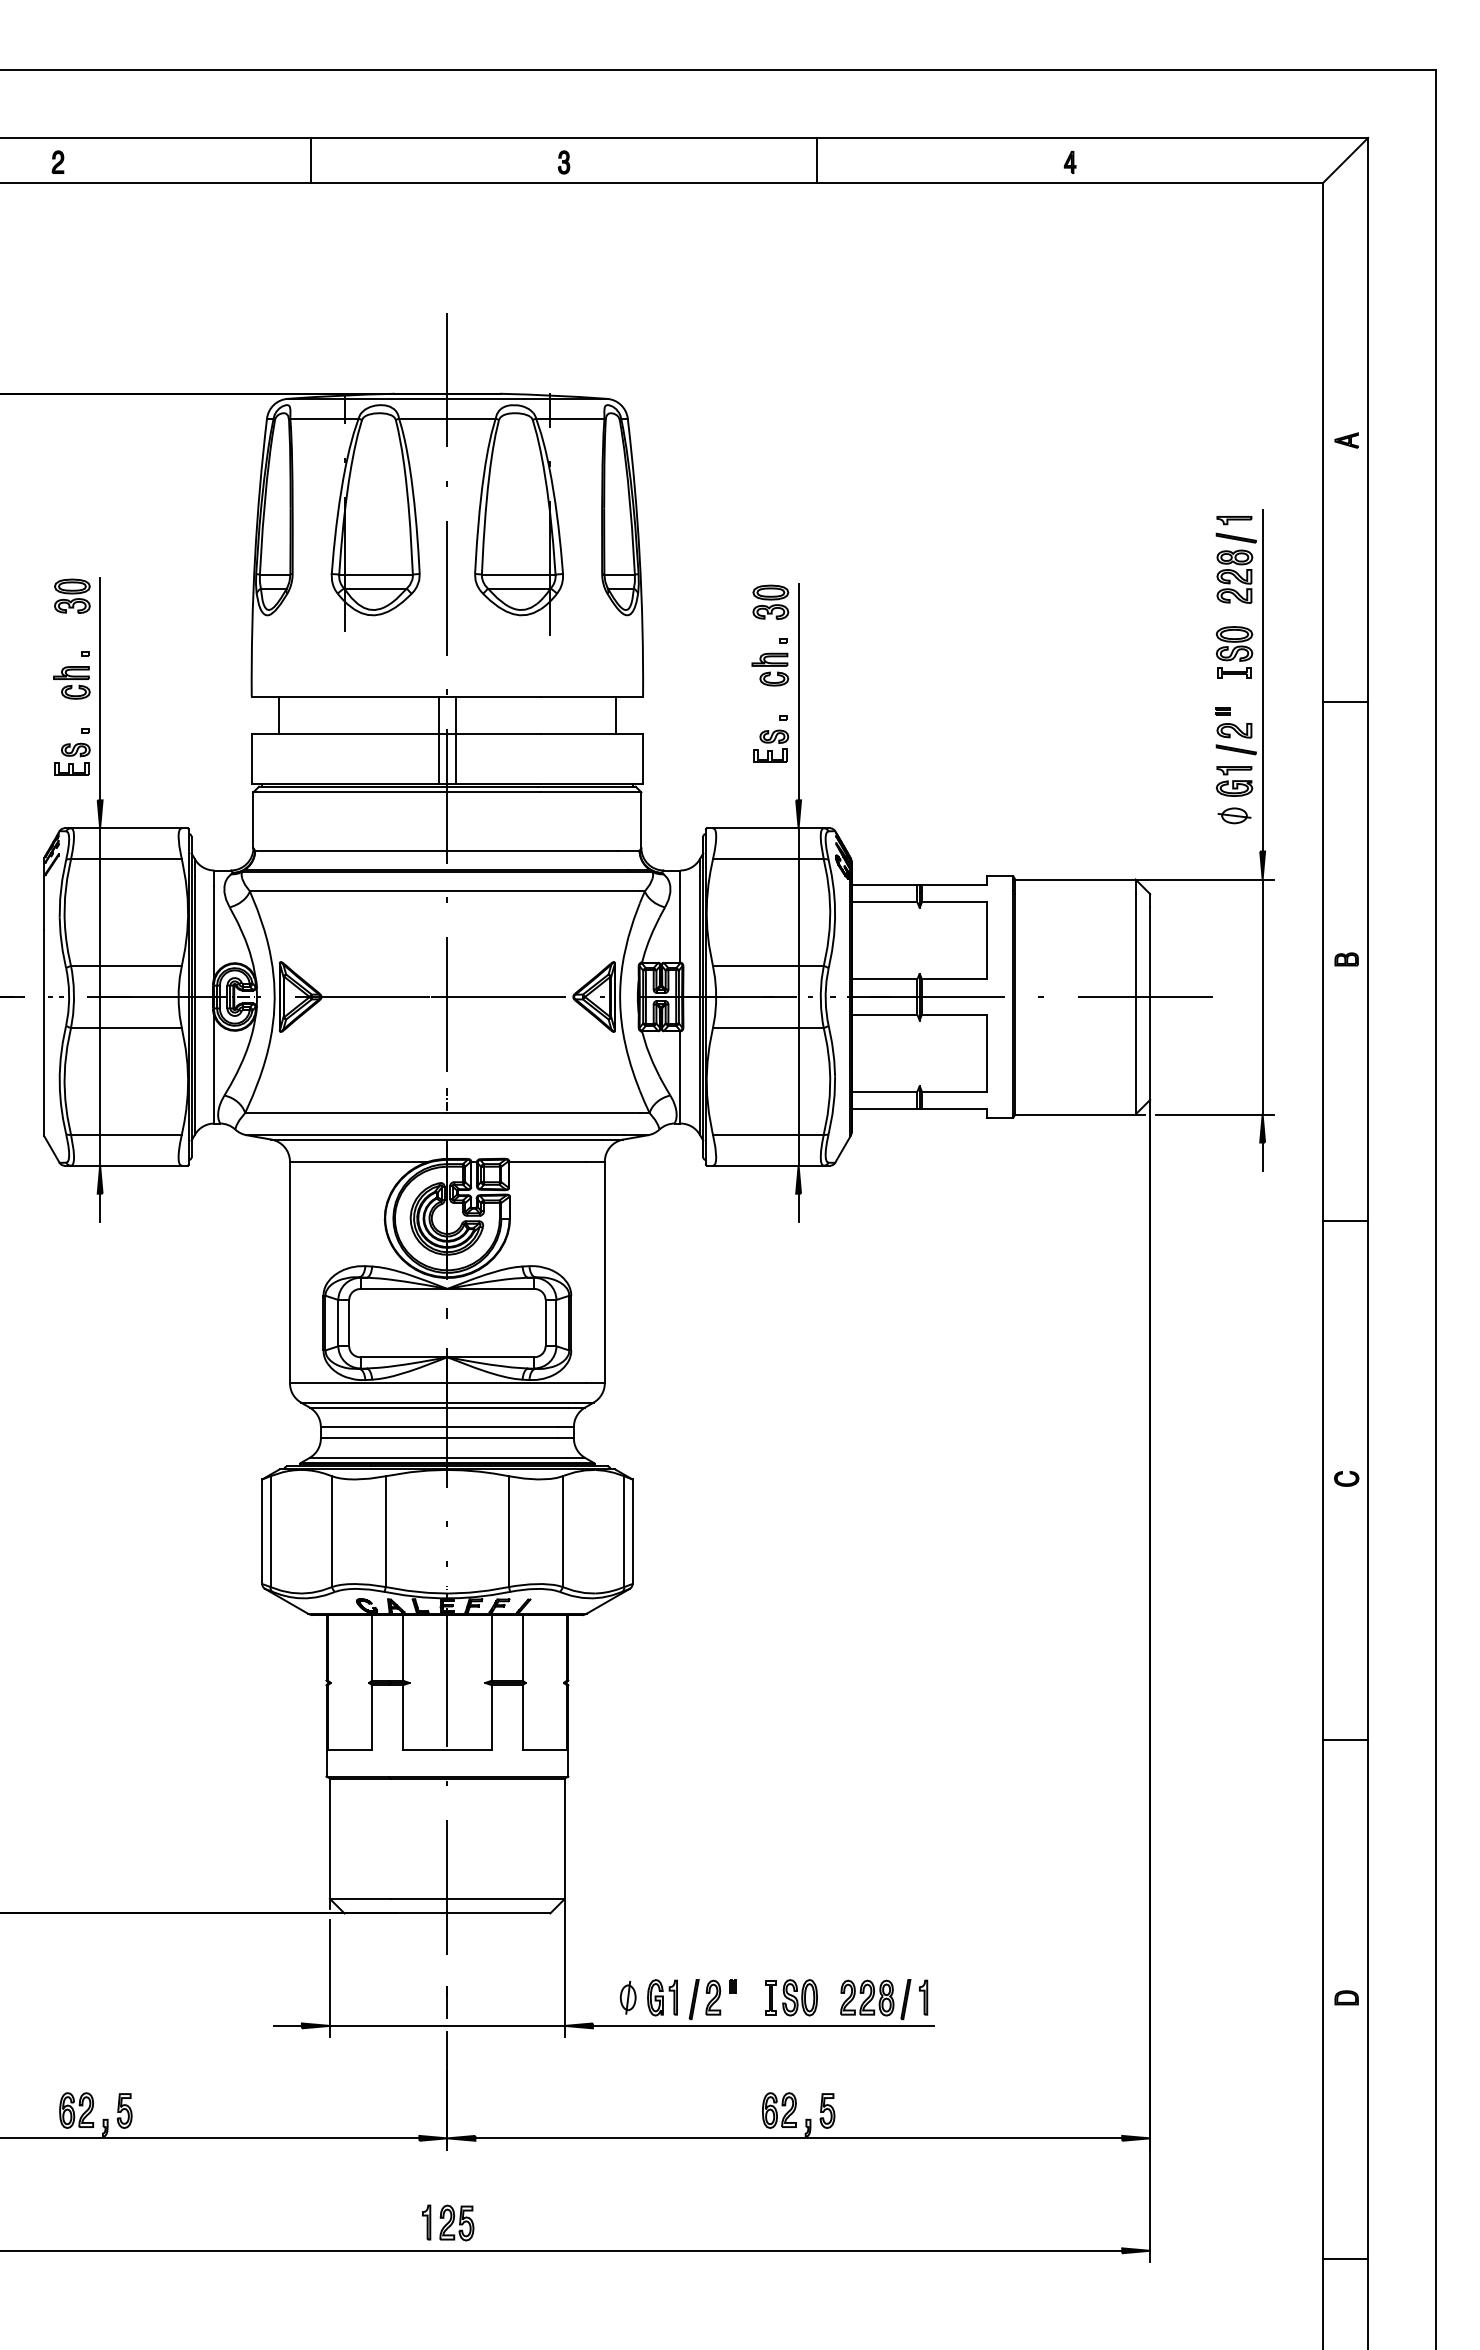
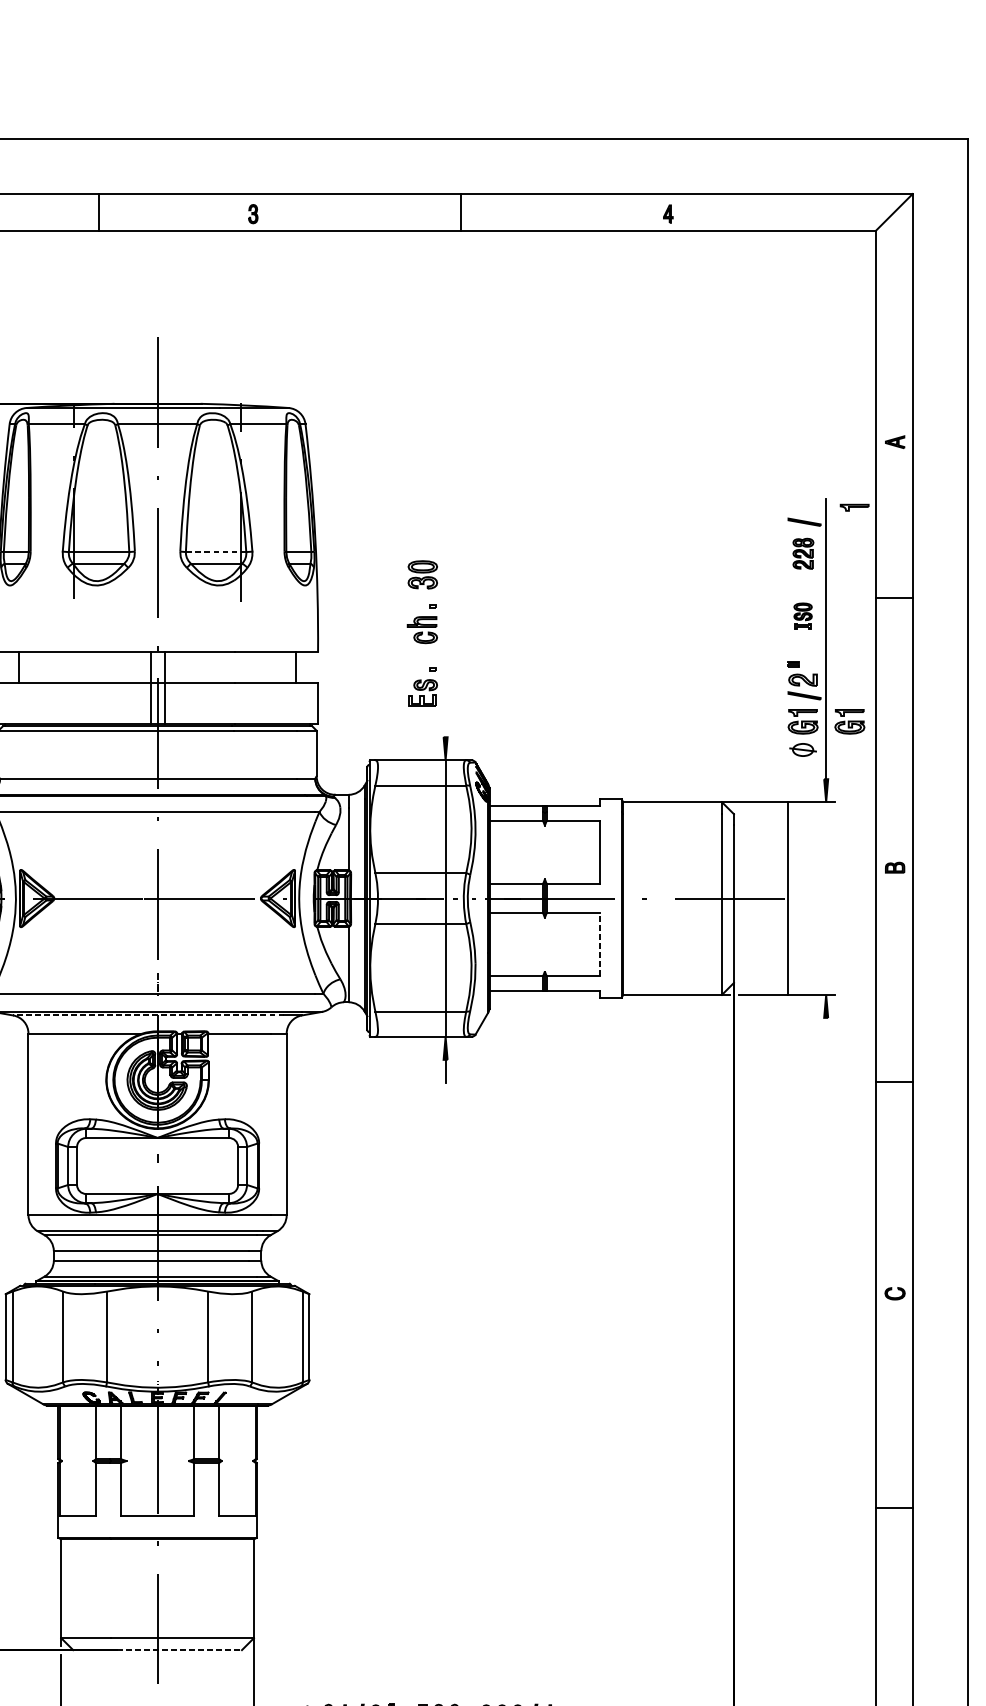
line: (311, 159) -> (99, 211), moved
part: (1234, 520) -> (854, 507), moved
line: (518, 574) -> (215, 552), solid -> dashed
part: (1234, 576) -> (803, 553), size x0.7
part: (1234, 652) -> (803, 616), size x0.6
line: (798, 691) -> (445, 647), removed
line: (1345, 702) -> (894, 598), moved
part: (1291, 781) -> (849, 721), added
line: (1262, 996) -> (788, 898), moved
line: (987, 1052) -> (600, 944), solid -> dashed
line: (436, 1139) -> (148, 1015), solid -> dashed
line: (1262, 1156) -> (826, 1029), removed
line: (474, 1913) -> (179, 1650), solid -> dashed

